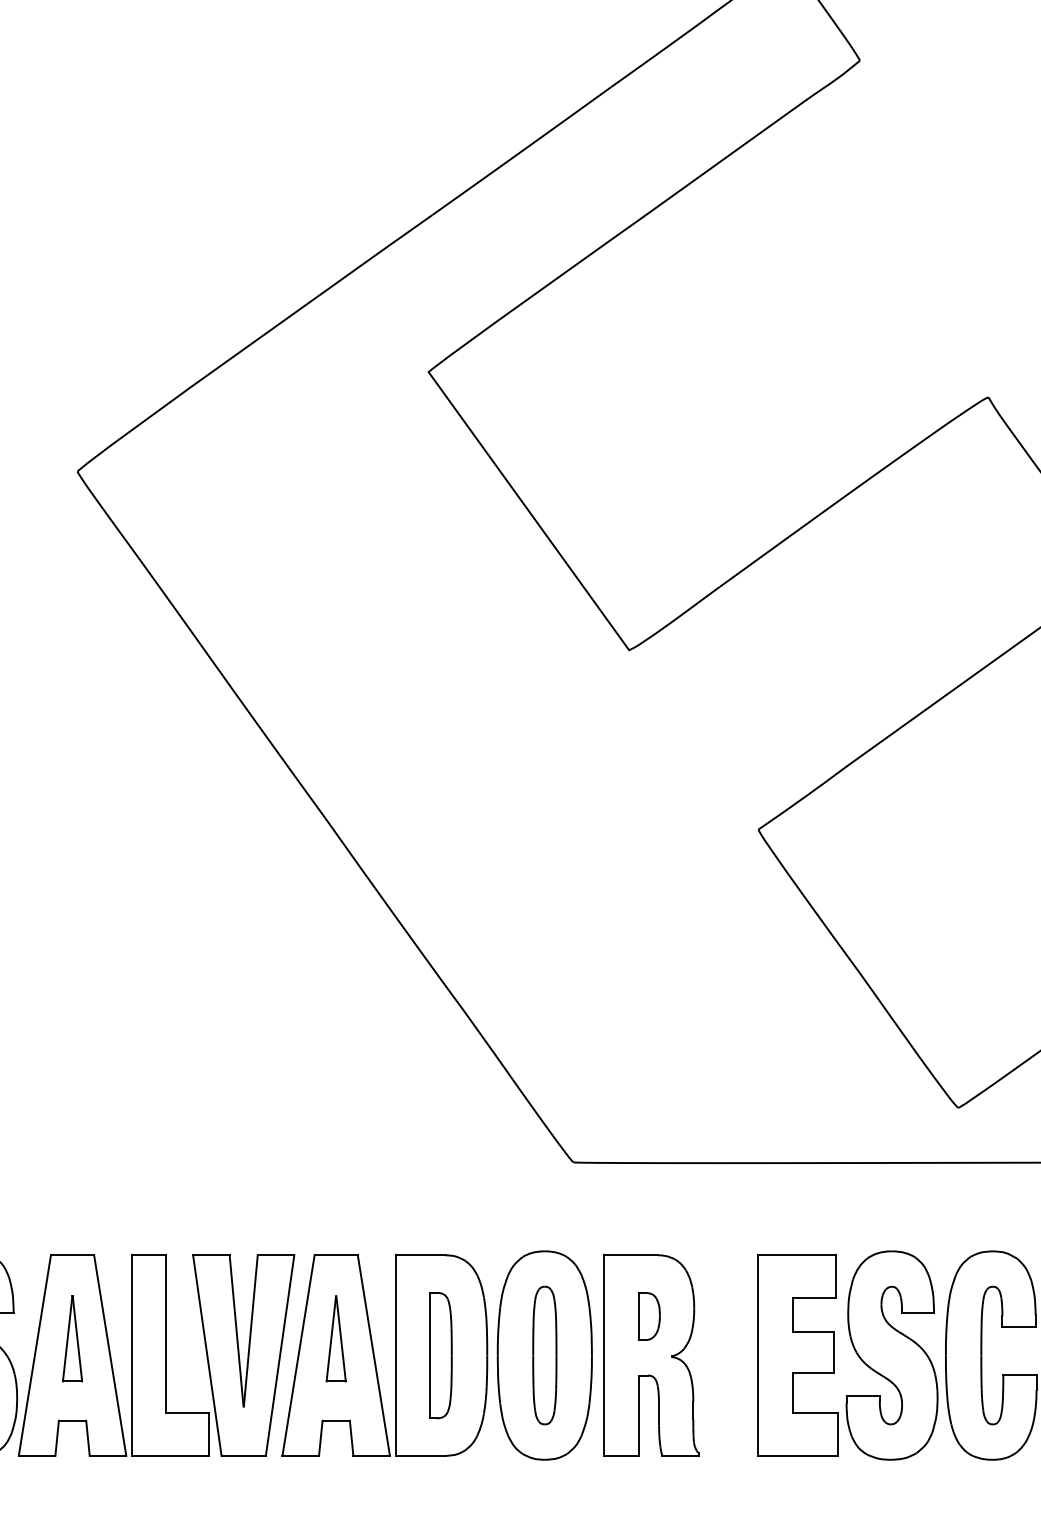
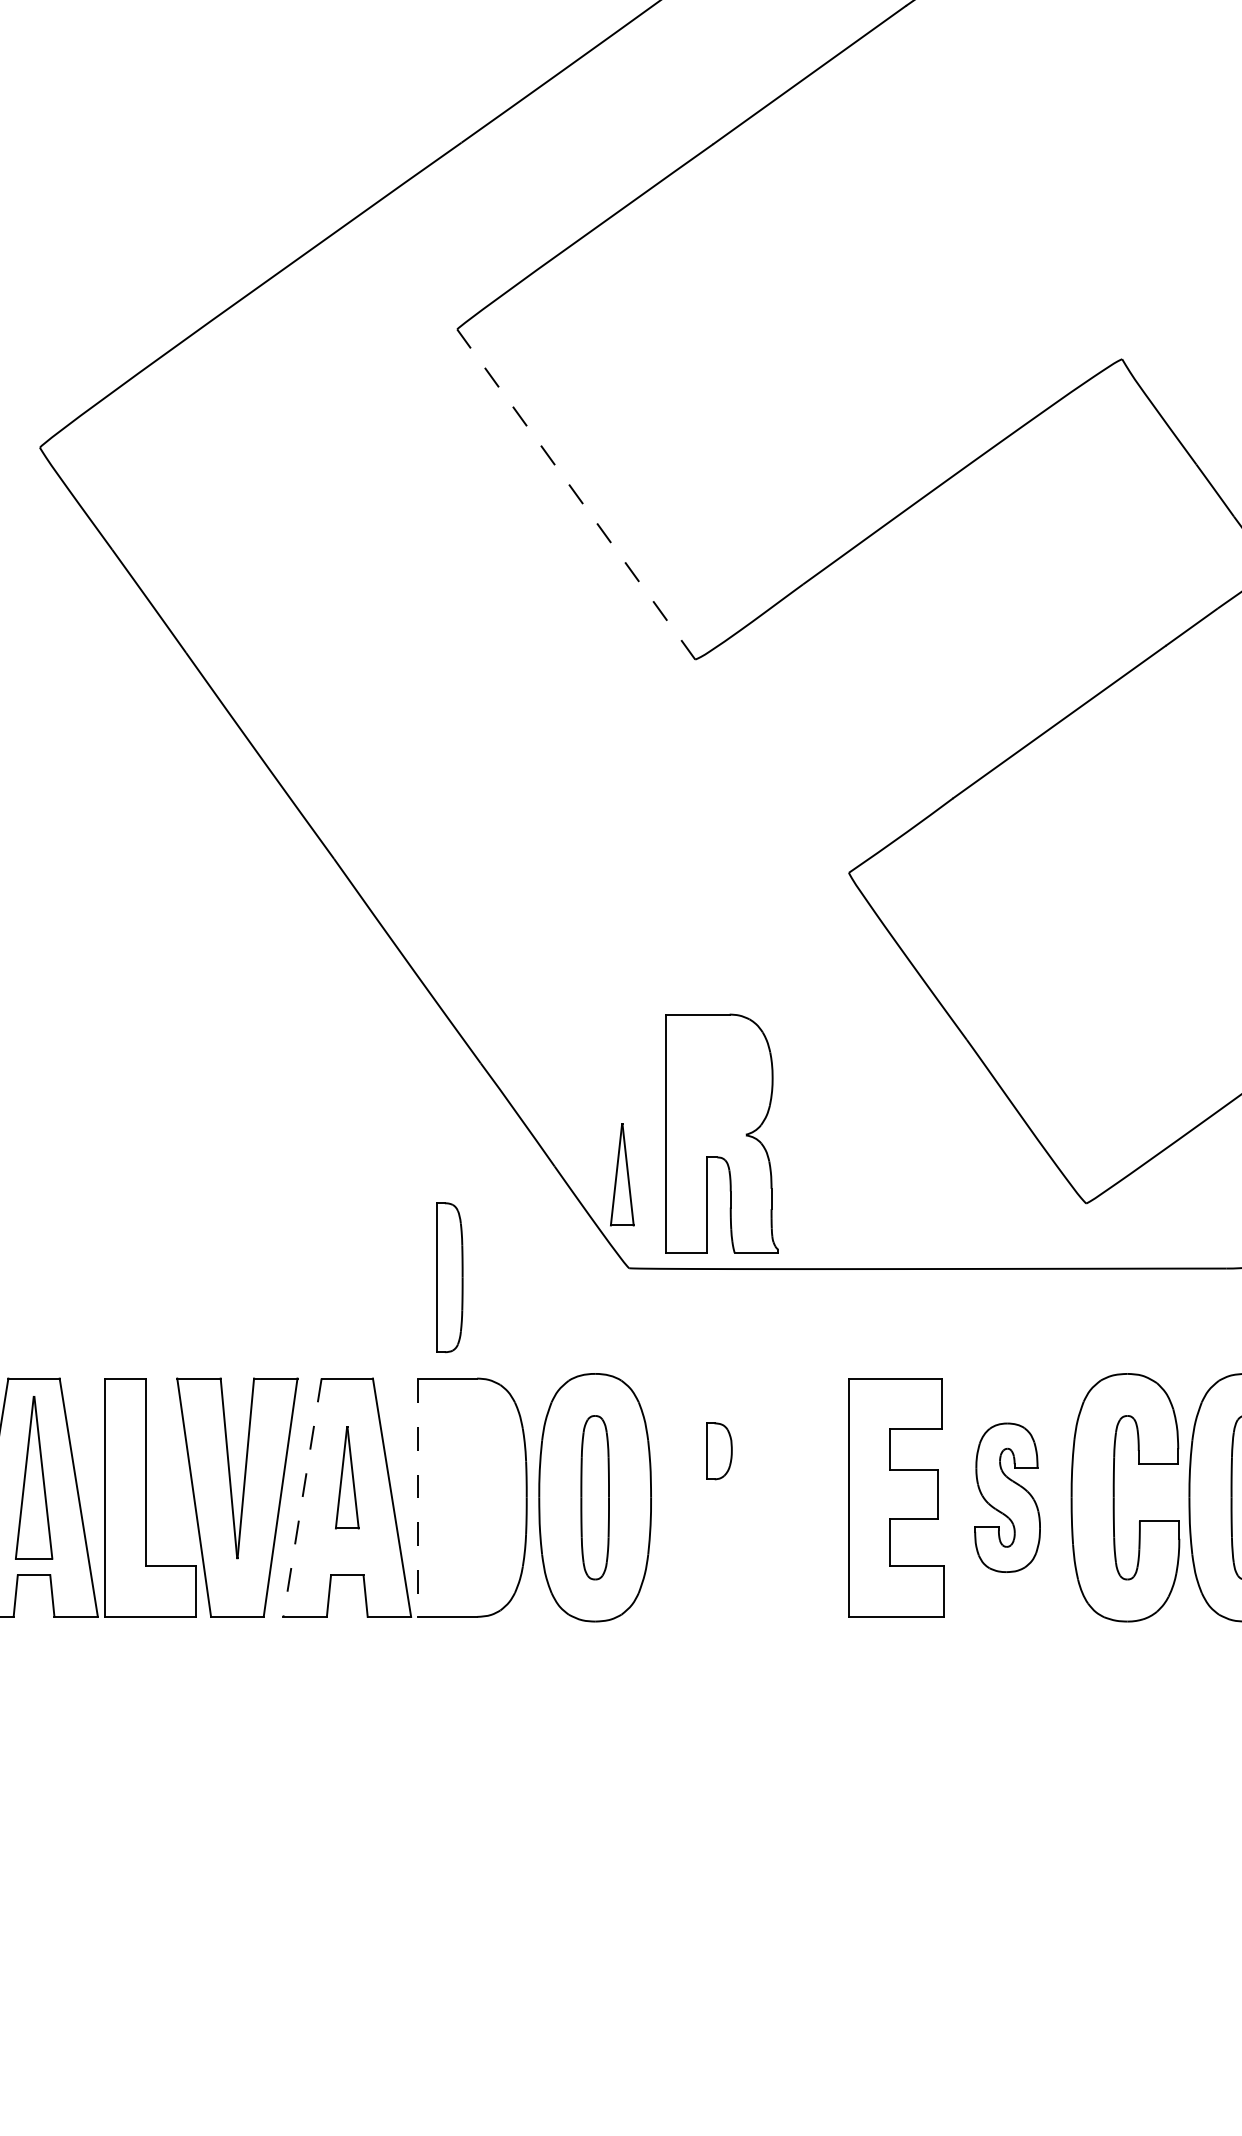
line: (529, 511) -> (576, 494), solid -> dashed
part: (567, 1083) -> (622, 1174), added
part: (72, 1338) -> (33, 1477), size x1.6
line: (298, 1355) -> (302, 1497), solid -> dashed
part: (440, 1355) -> (449, 1277), moved
part: (651, 1355) -> (721, 1133), moved
part: (891, 1355) -> (1007, 1497), size x0.6
line: (395, 1356) -> (417, 1498), solid -> dashed

